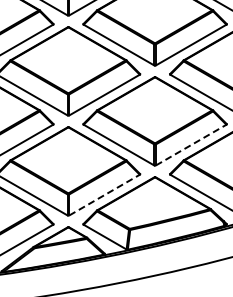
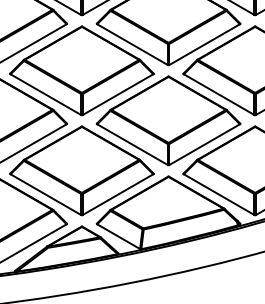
line: (191, 144) -> (204, 144), dashed -> solid
line: (105, 194) -> (118, 194), dashed -> solid

